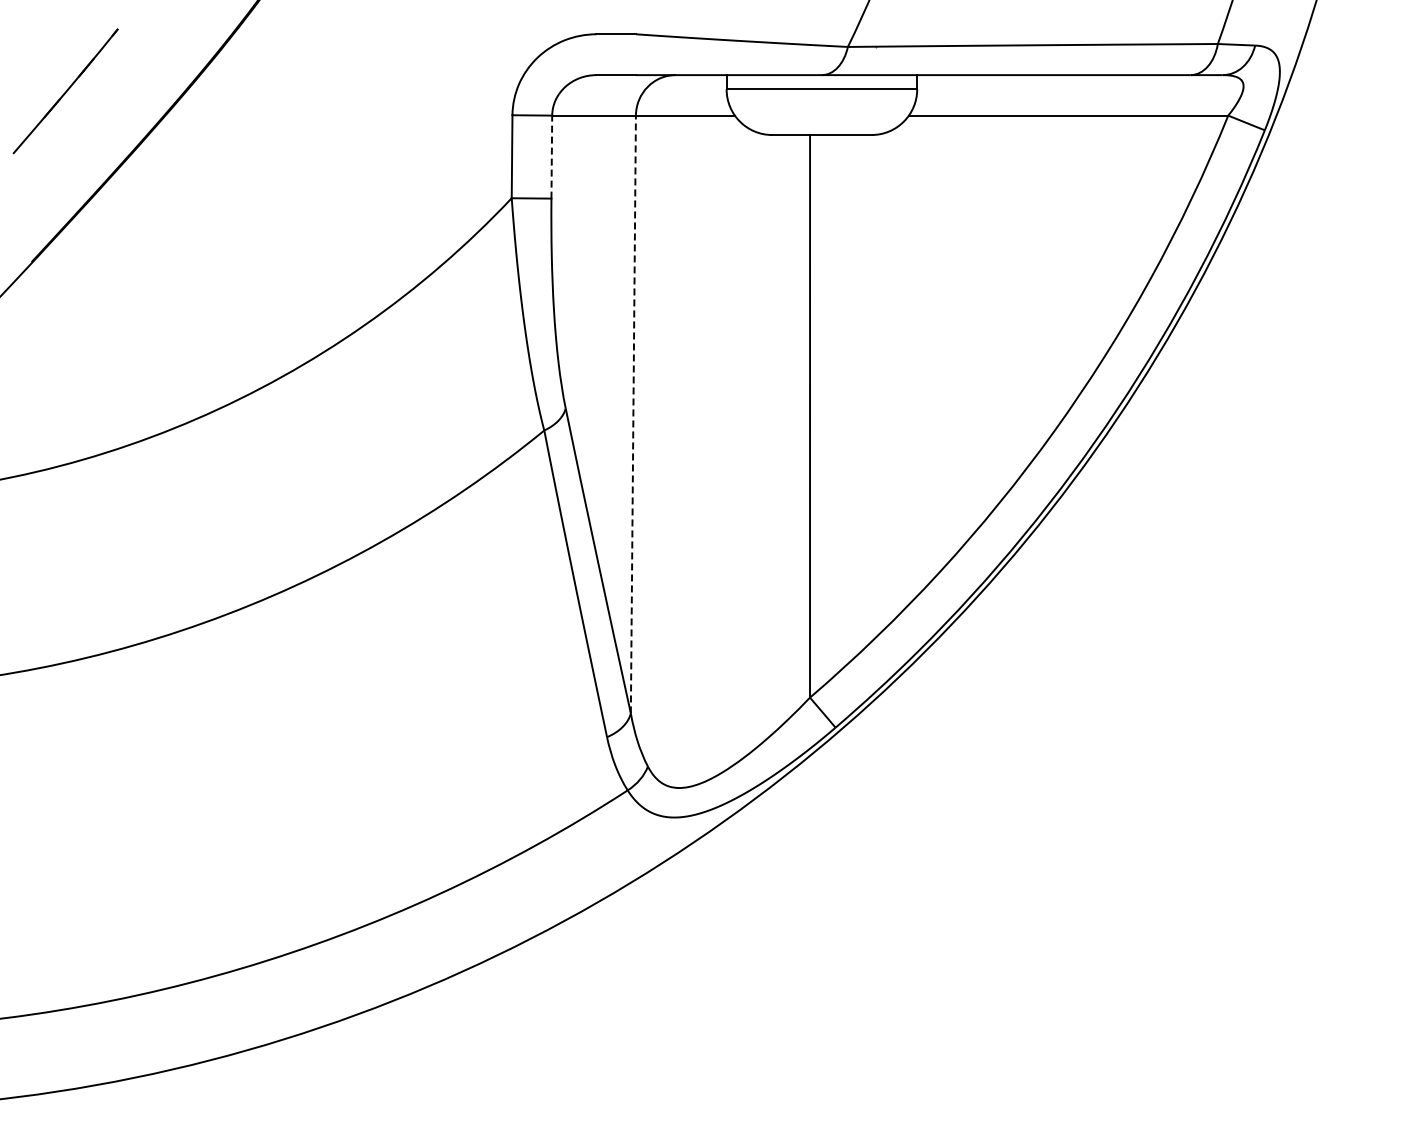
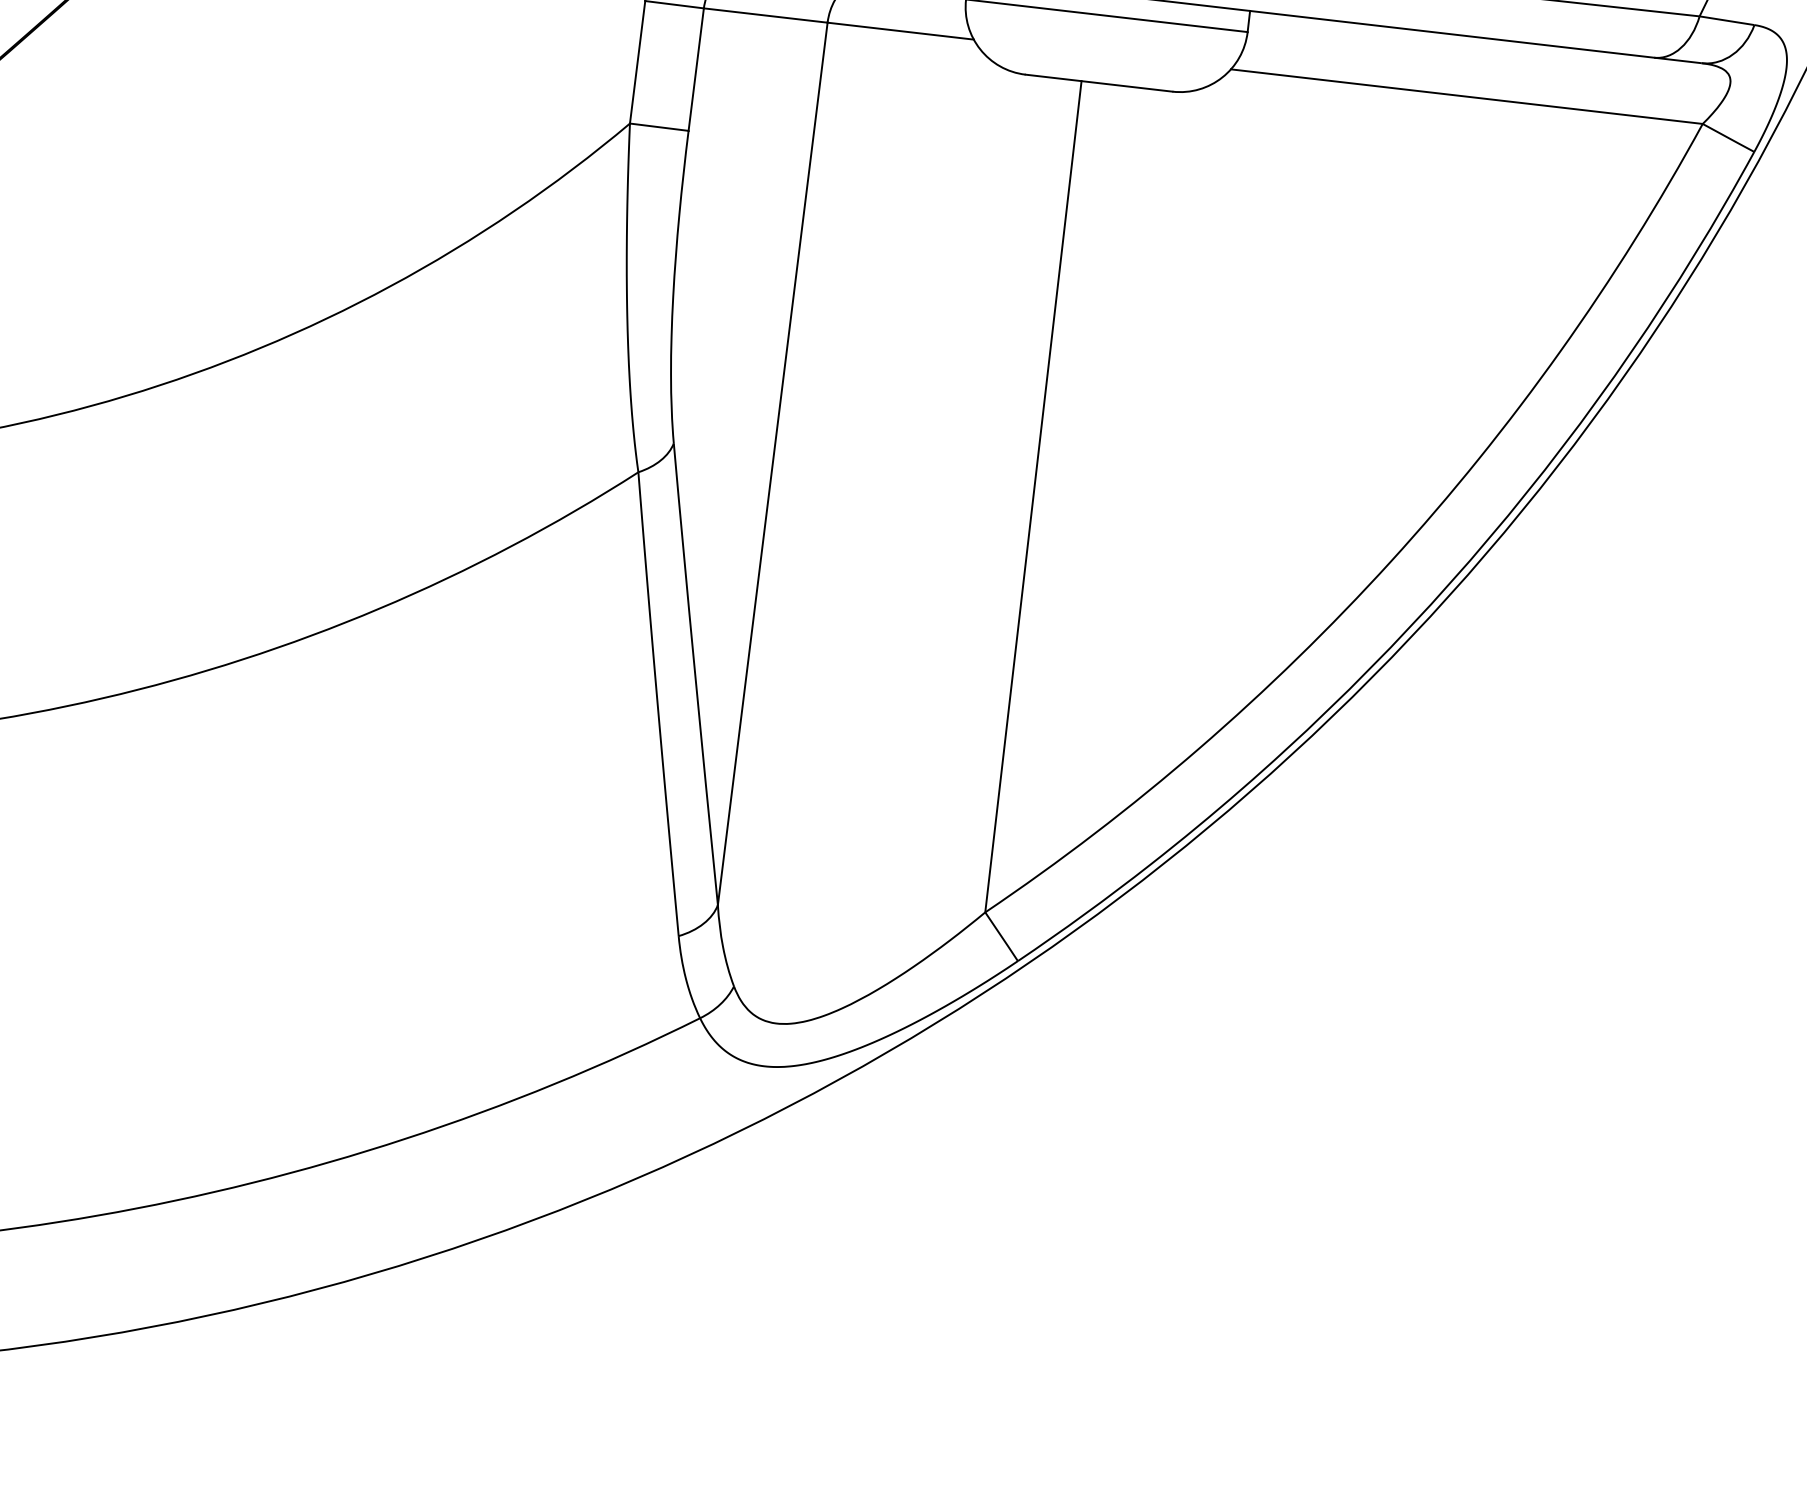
line: (551, 157) -> (695, 70), dashed -> solid
line: (633, 414) -> (772, 463), dashed -> solid

